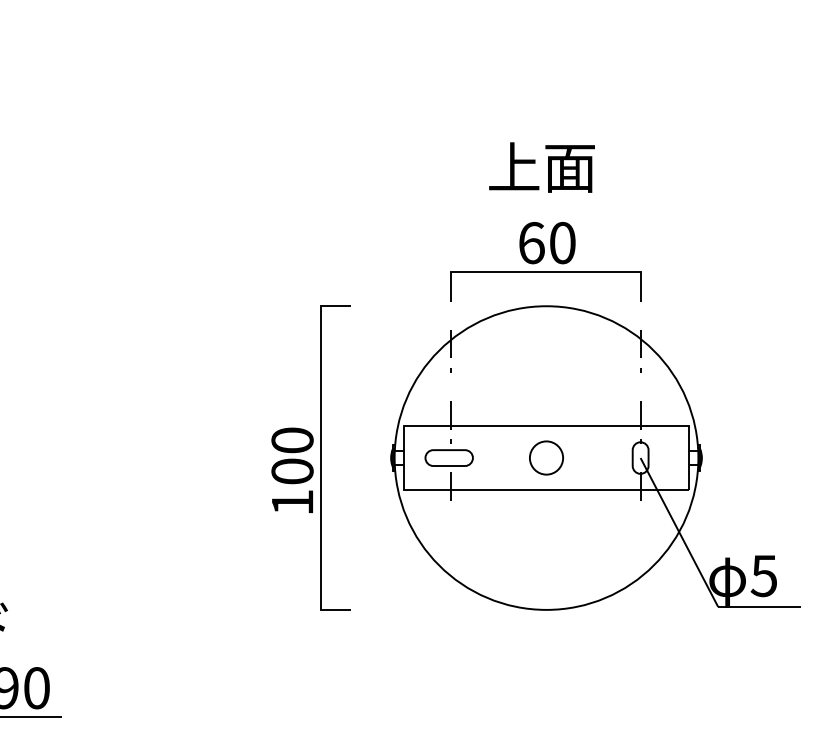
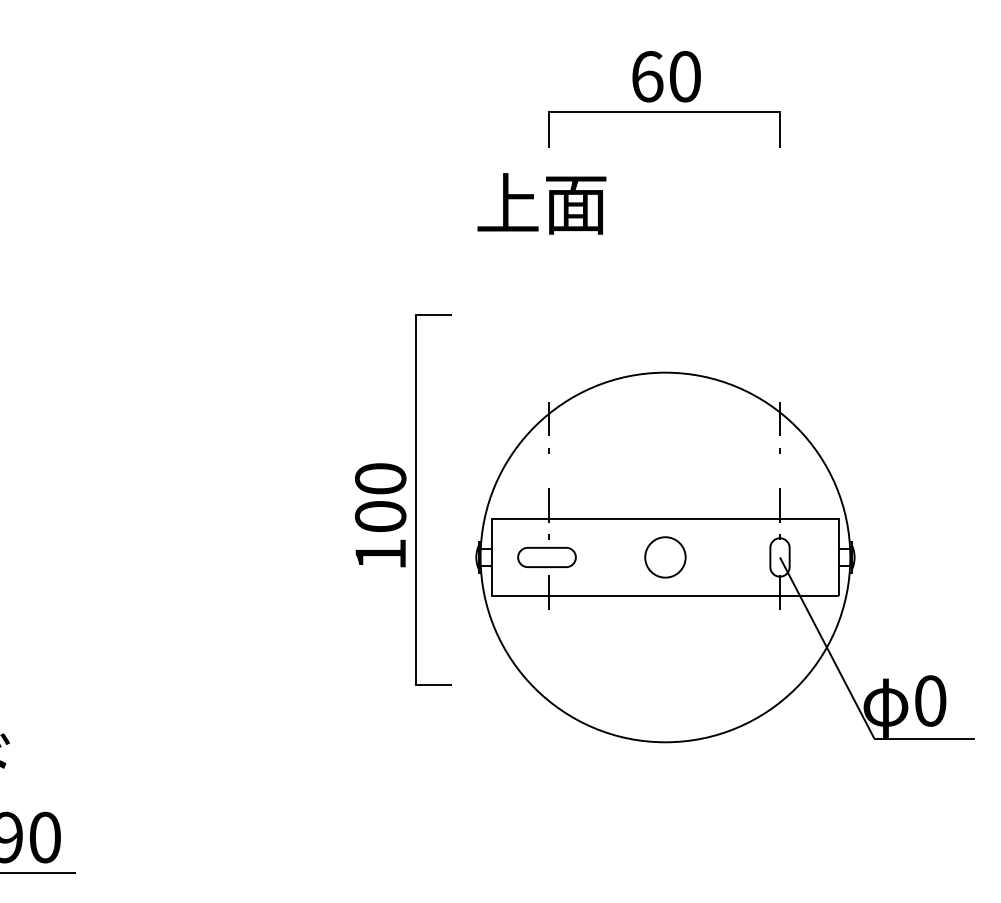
text: (541, 167) -> (541, 203), moved
part: (545, 261) -> (664, 99), moved
part: (310, 457) -> (402, 499), moved
text: (763, 575) -> (929, 700), 5 -> 0

